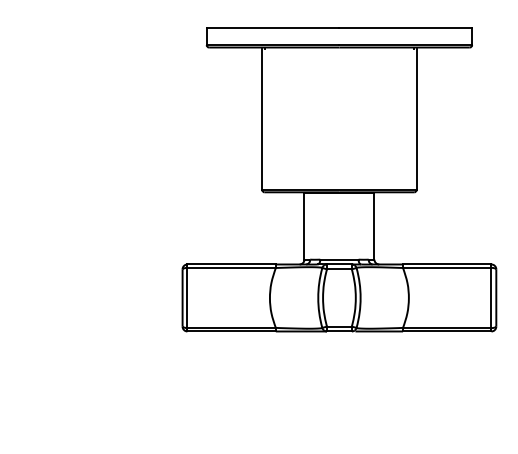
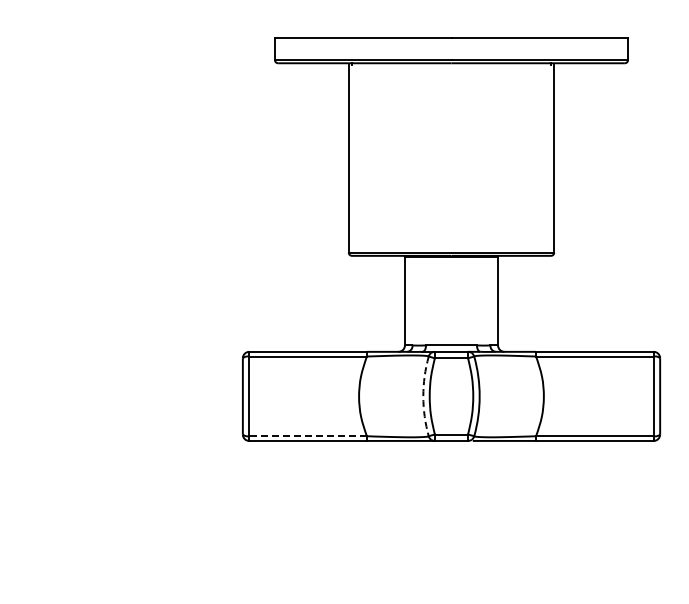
arc: (318, 298) -> (423, 396), solid -> dashed
line: (231, 328) -> (308, 436), solid -> dashed

